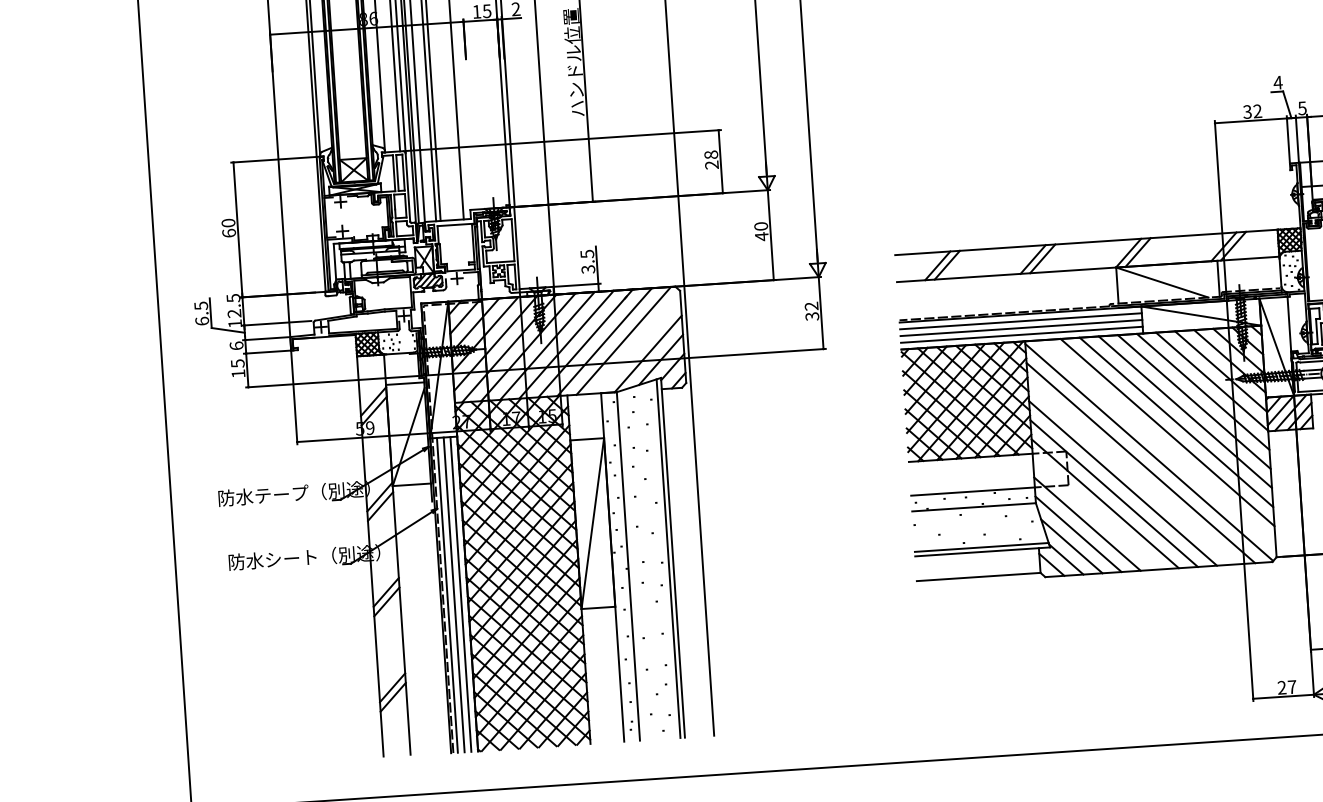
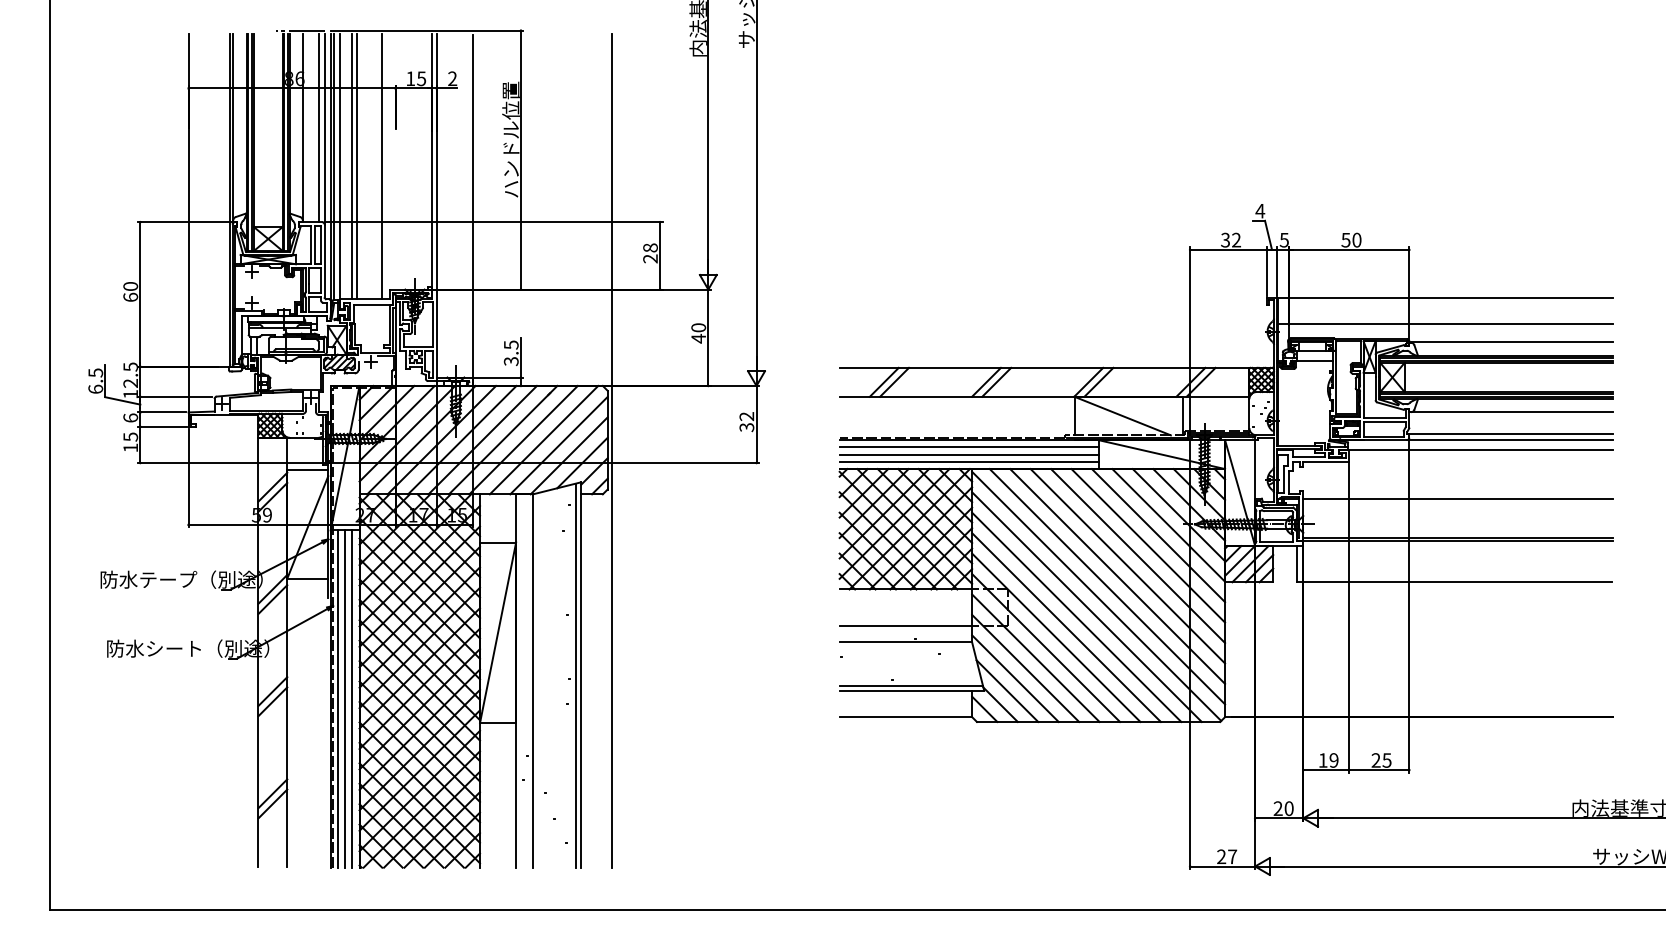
line: (637, 344) -> (558, 445), added
line: (1158, 442) -> (1107, 586), added
line: (1131, 472) -> (1076, 616), added
line: (1095, 513) -> (1035, 657), added

